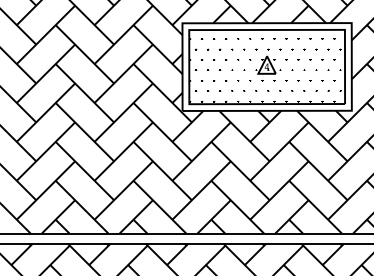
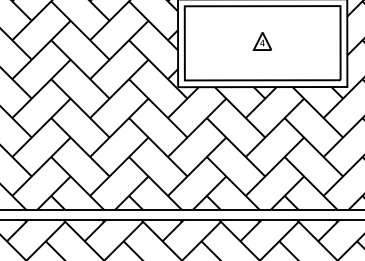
hatch: (265, 69) -> (261, 45), removed

